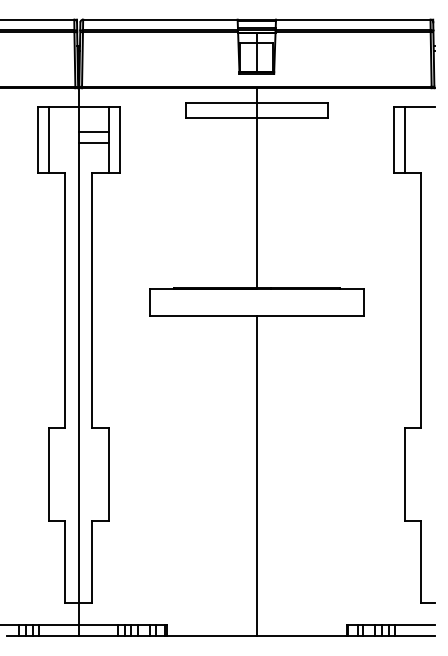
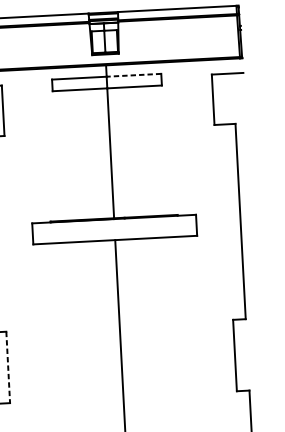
line: (292, 103) -> (134, 75), solid -> dashed
line: (404, 140) -> (221, 99), removed
line: (108, 474) -> (7, 367), solid -> dashed

